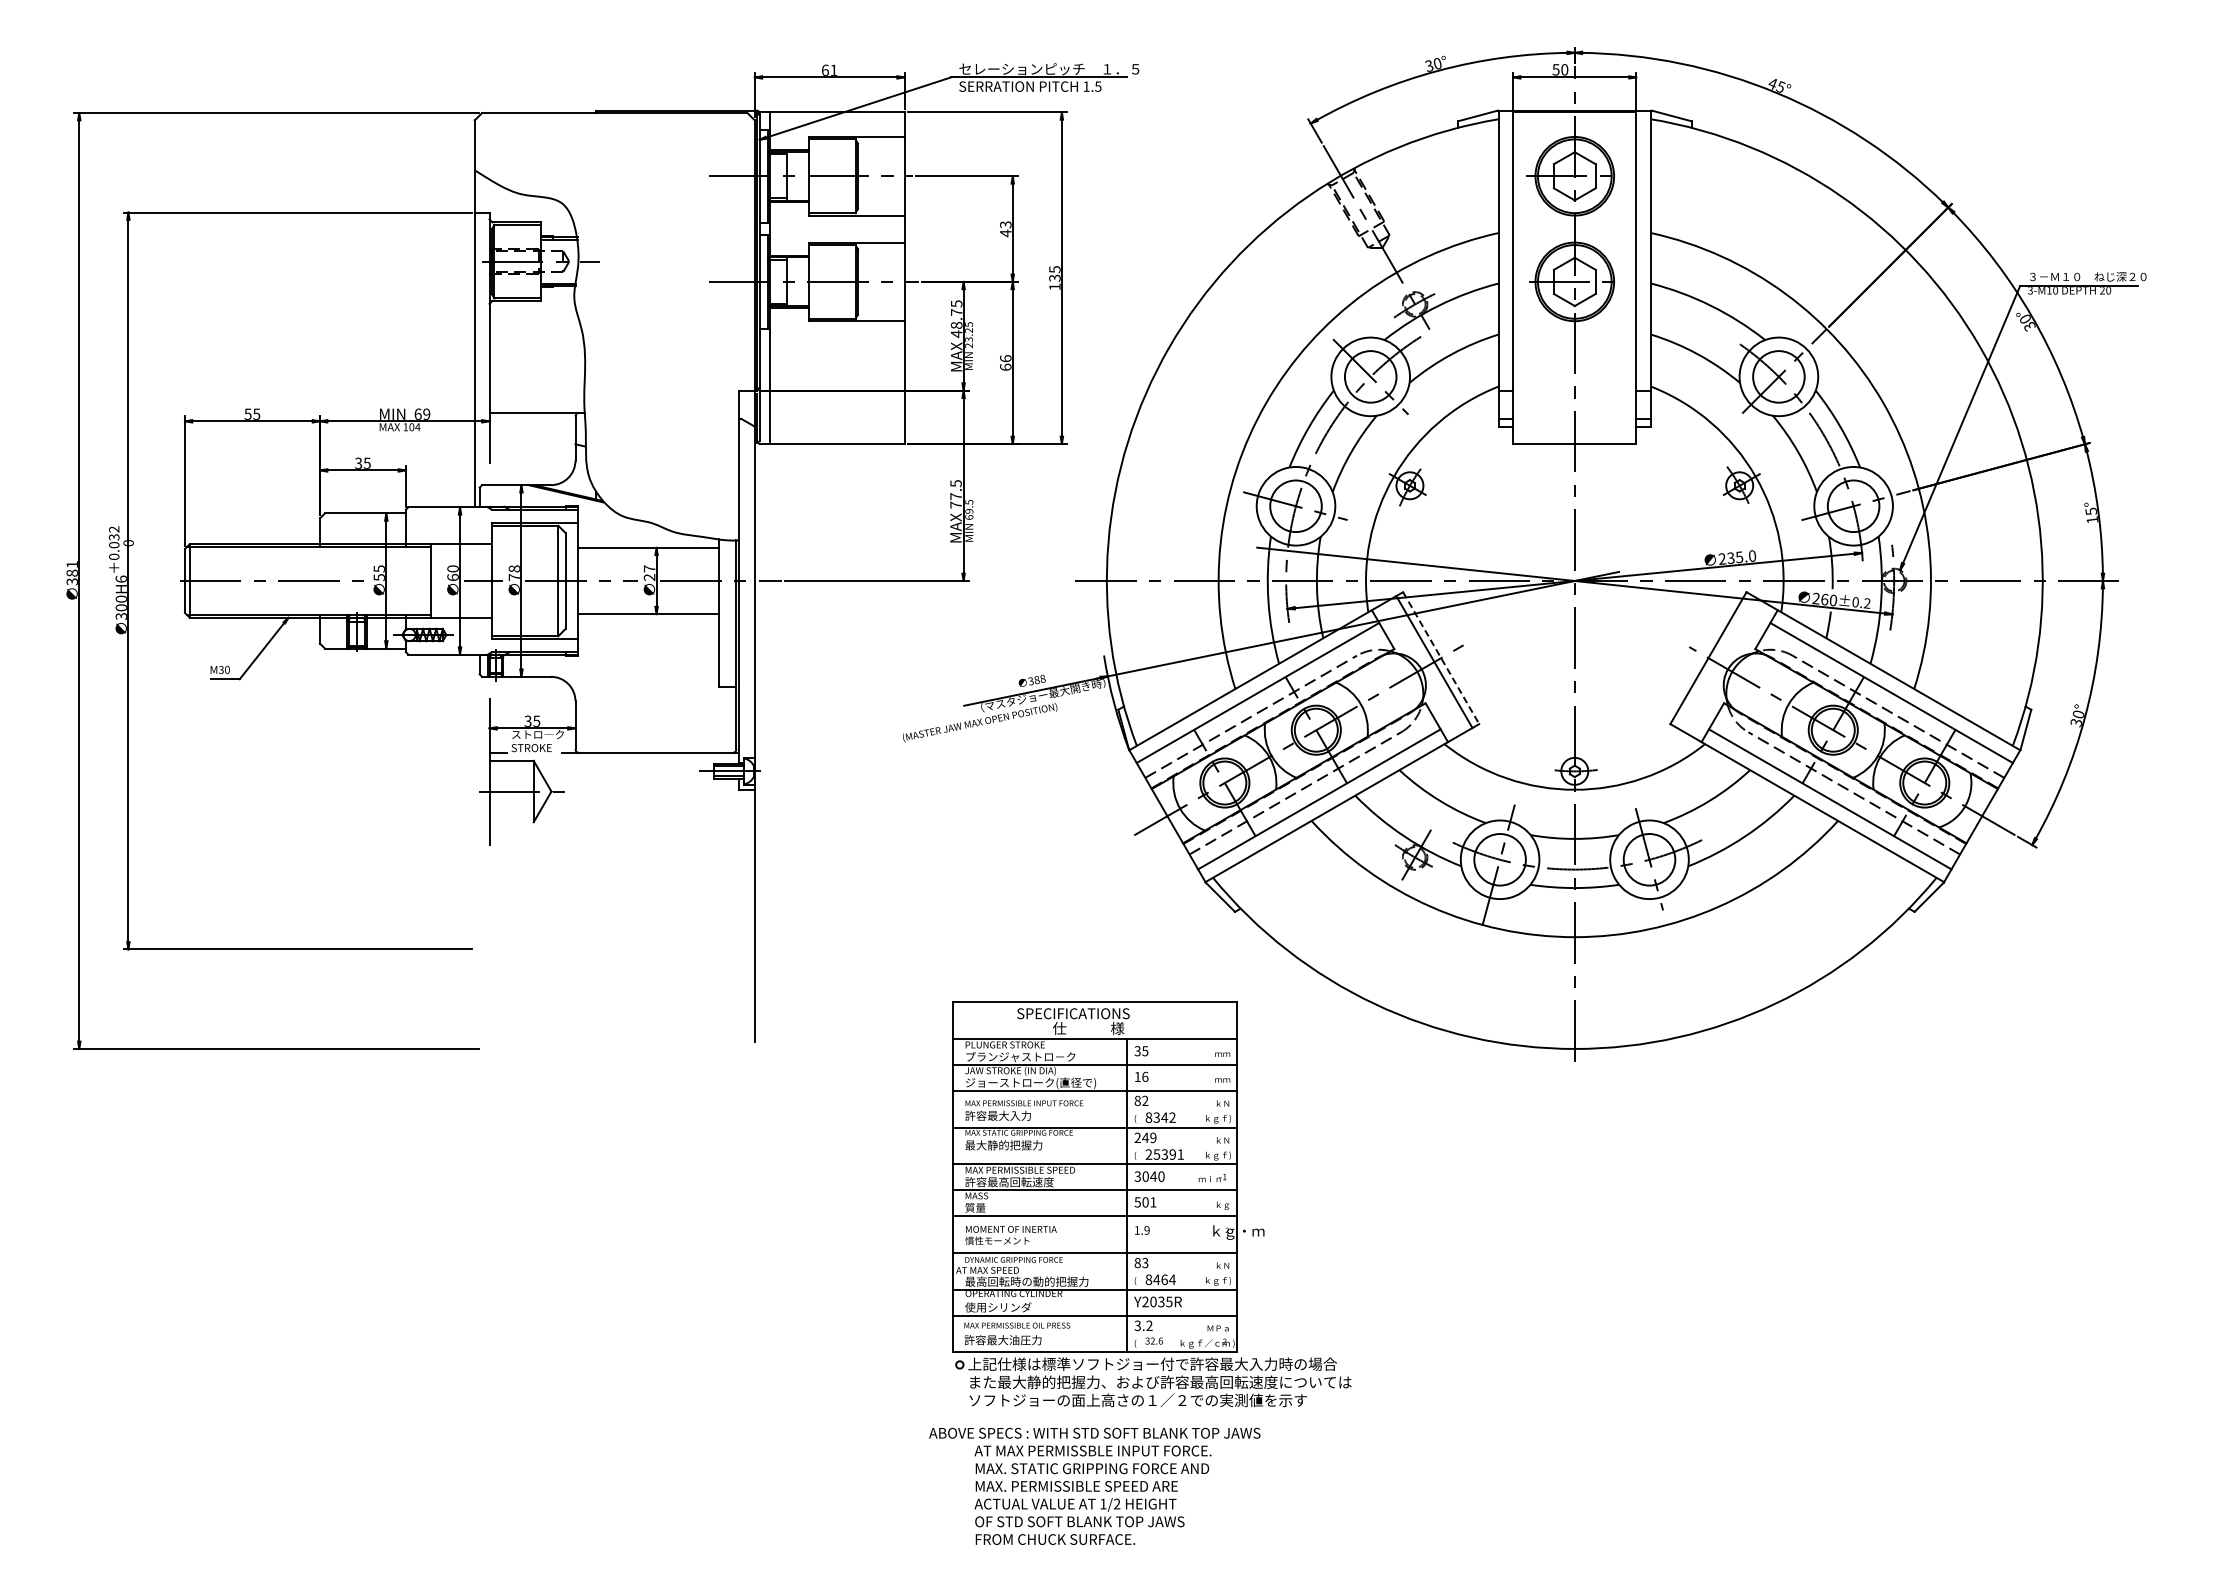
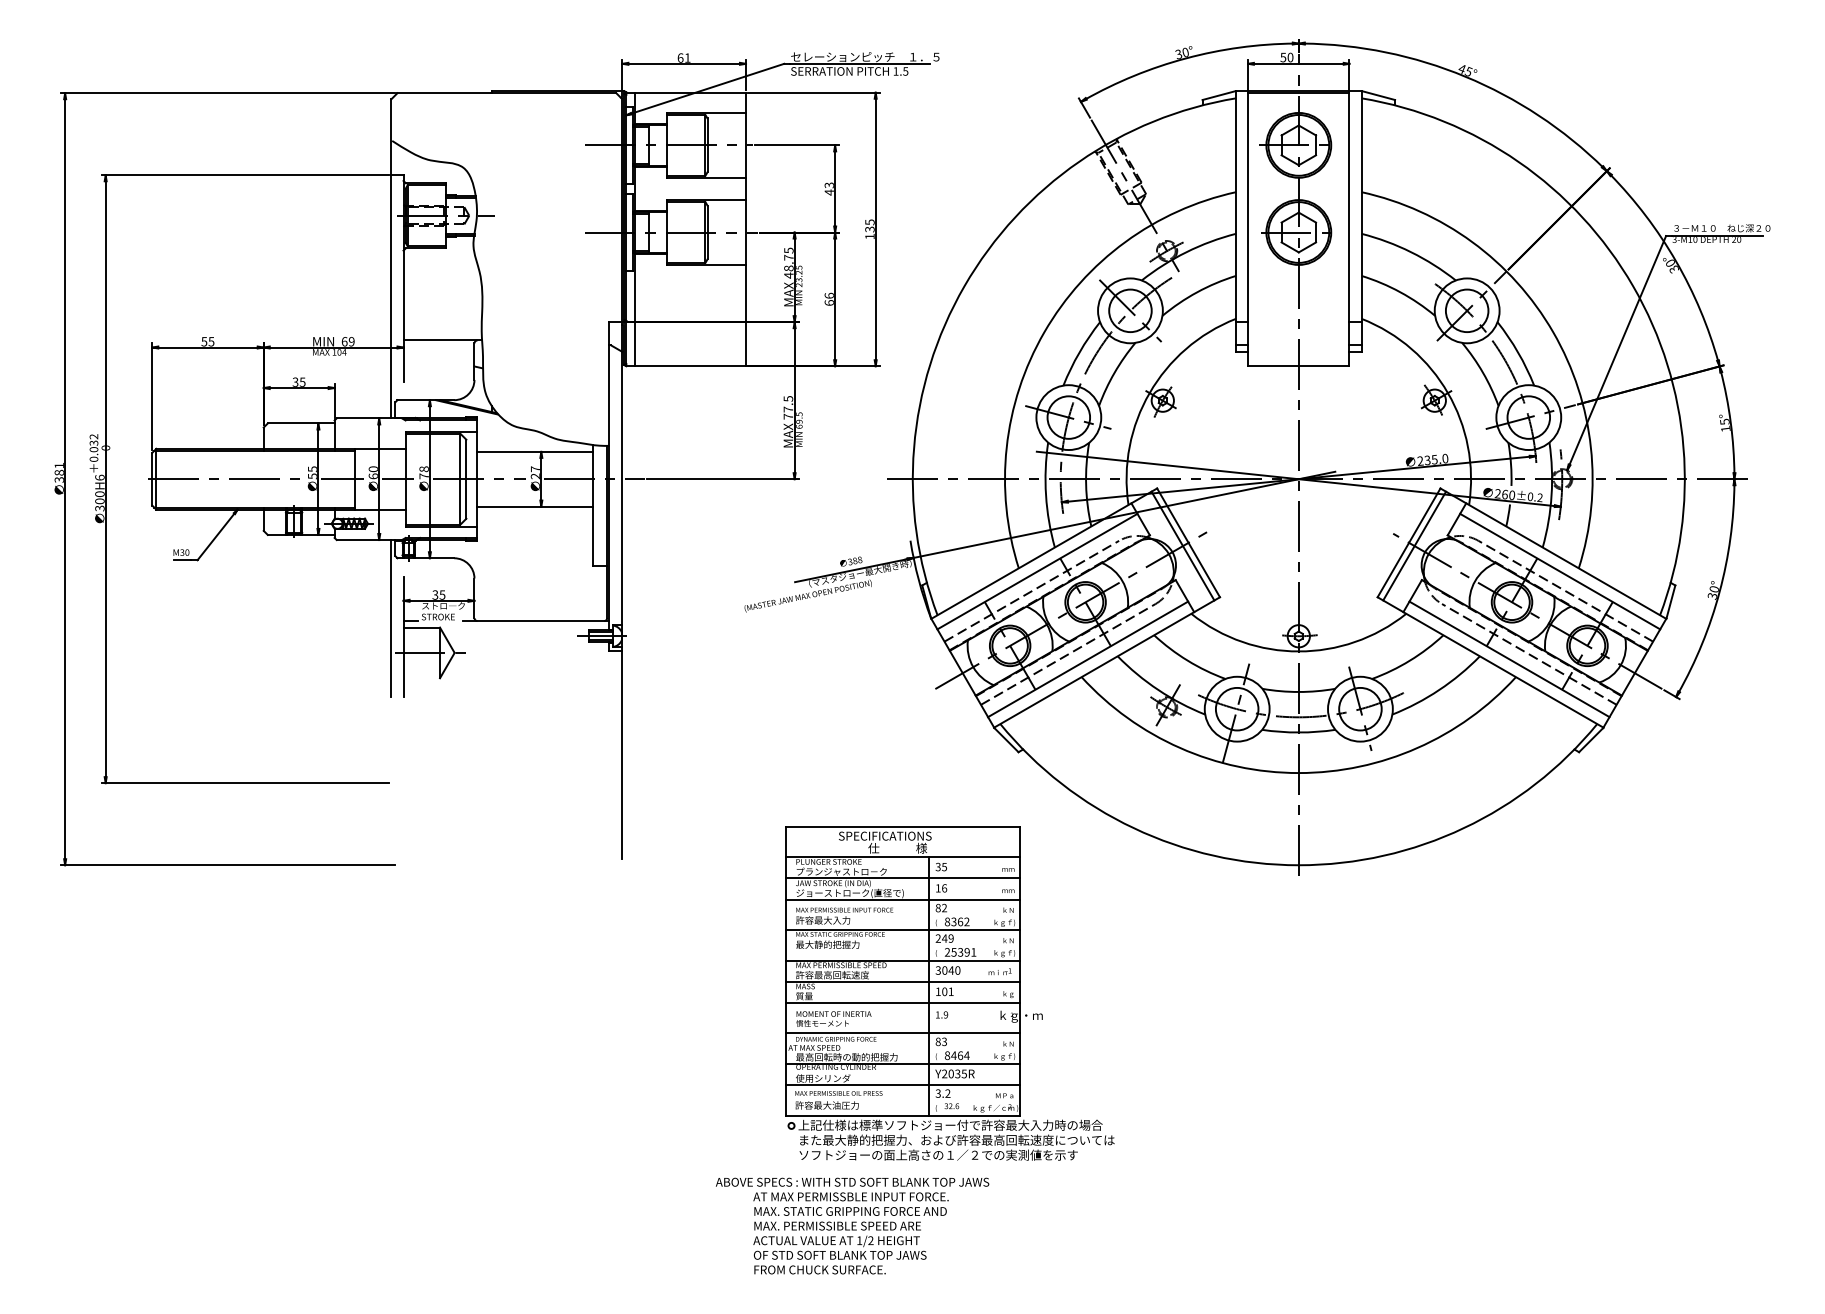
line: (415, 580) -> (342, 478), added
line: (1441, 658) -> (1188, 543), dashed -> solid
line: (1715, 662) -> (1414, 546), added
line: (474, 749) -> (391, 618), added
text: (1164, 1117) -> (960, 921), 8342 -> 8362
text: (1137, 1202) -> (938, 991), 501 -> 101
text: (1094, 1485) -> (852, 1225), moved

